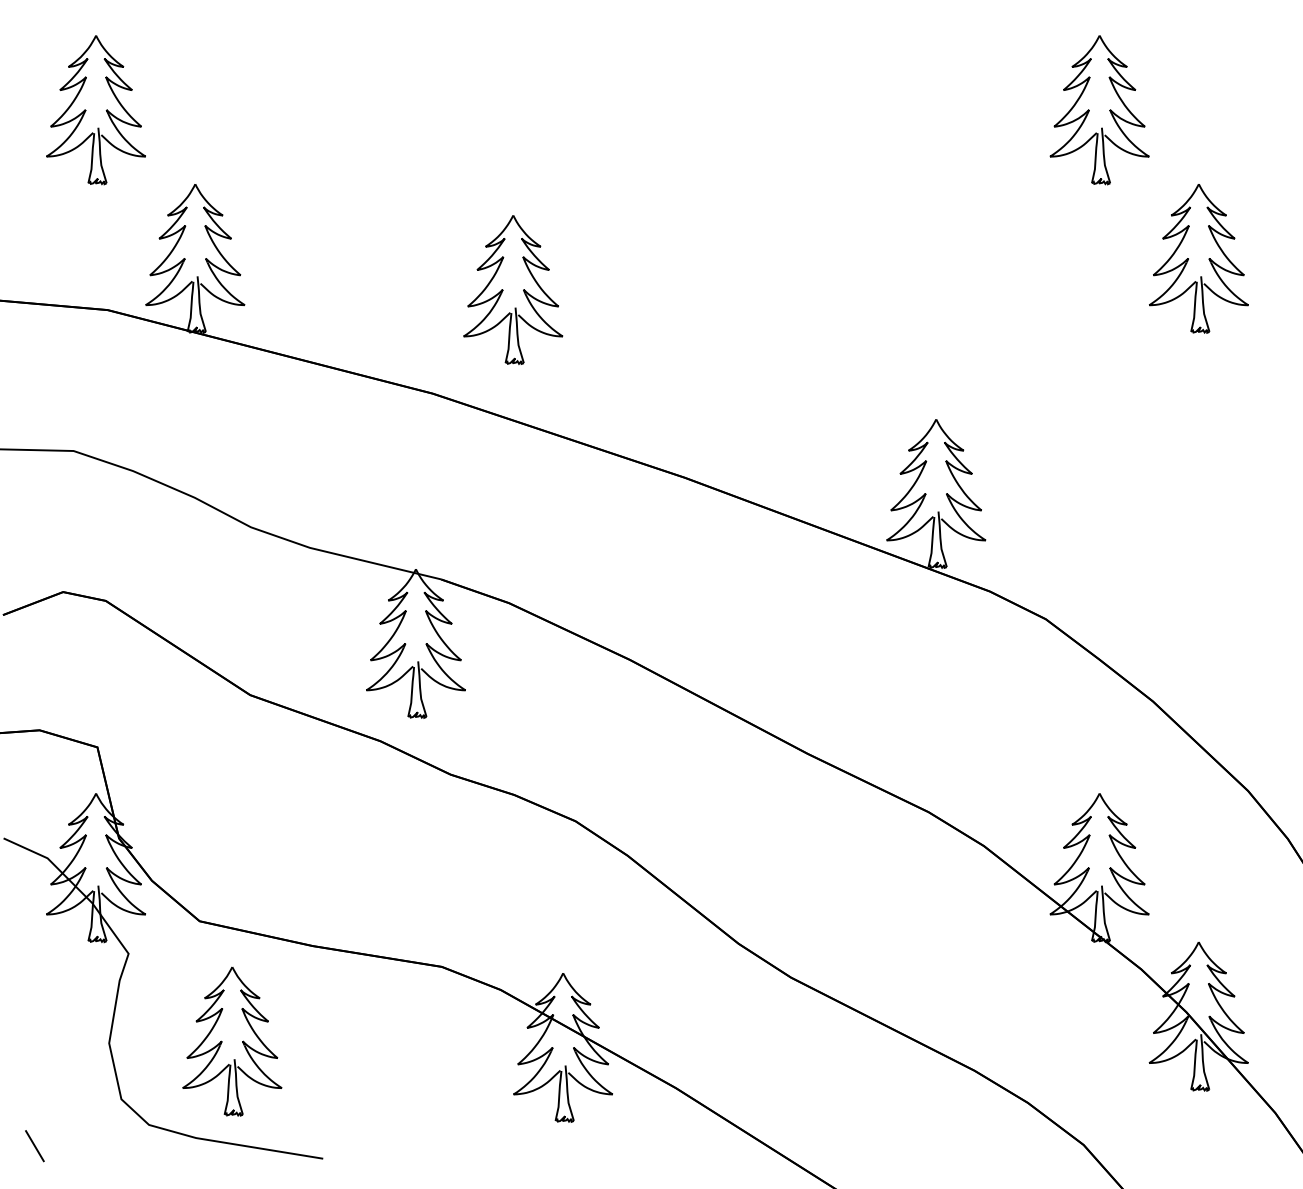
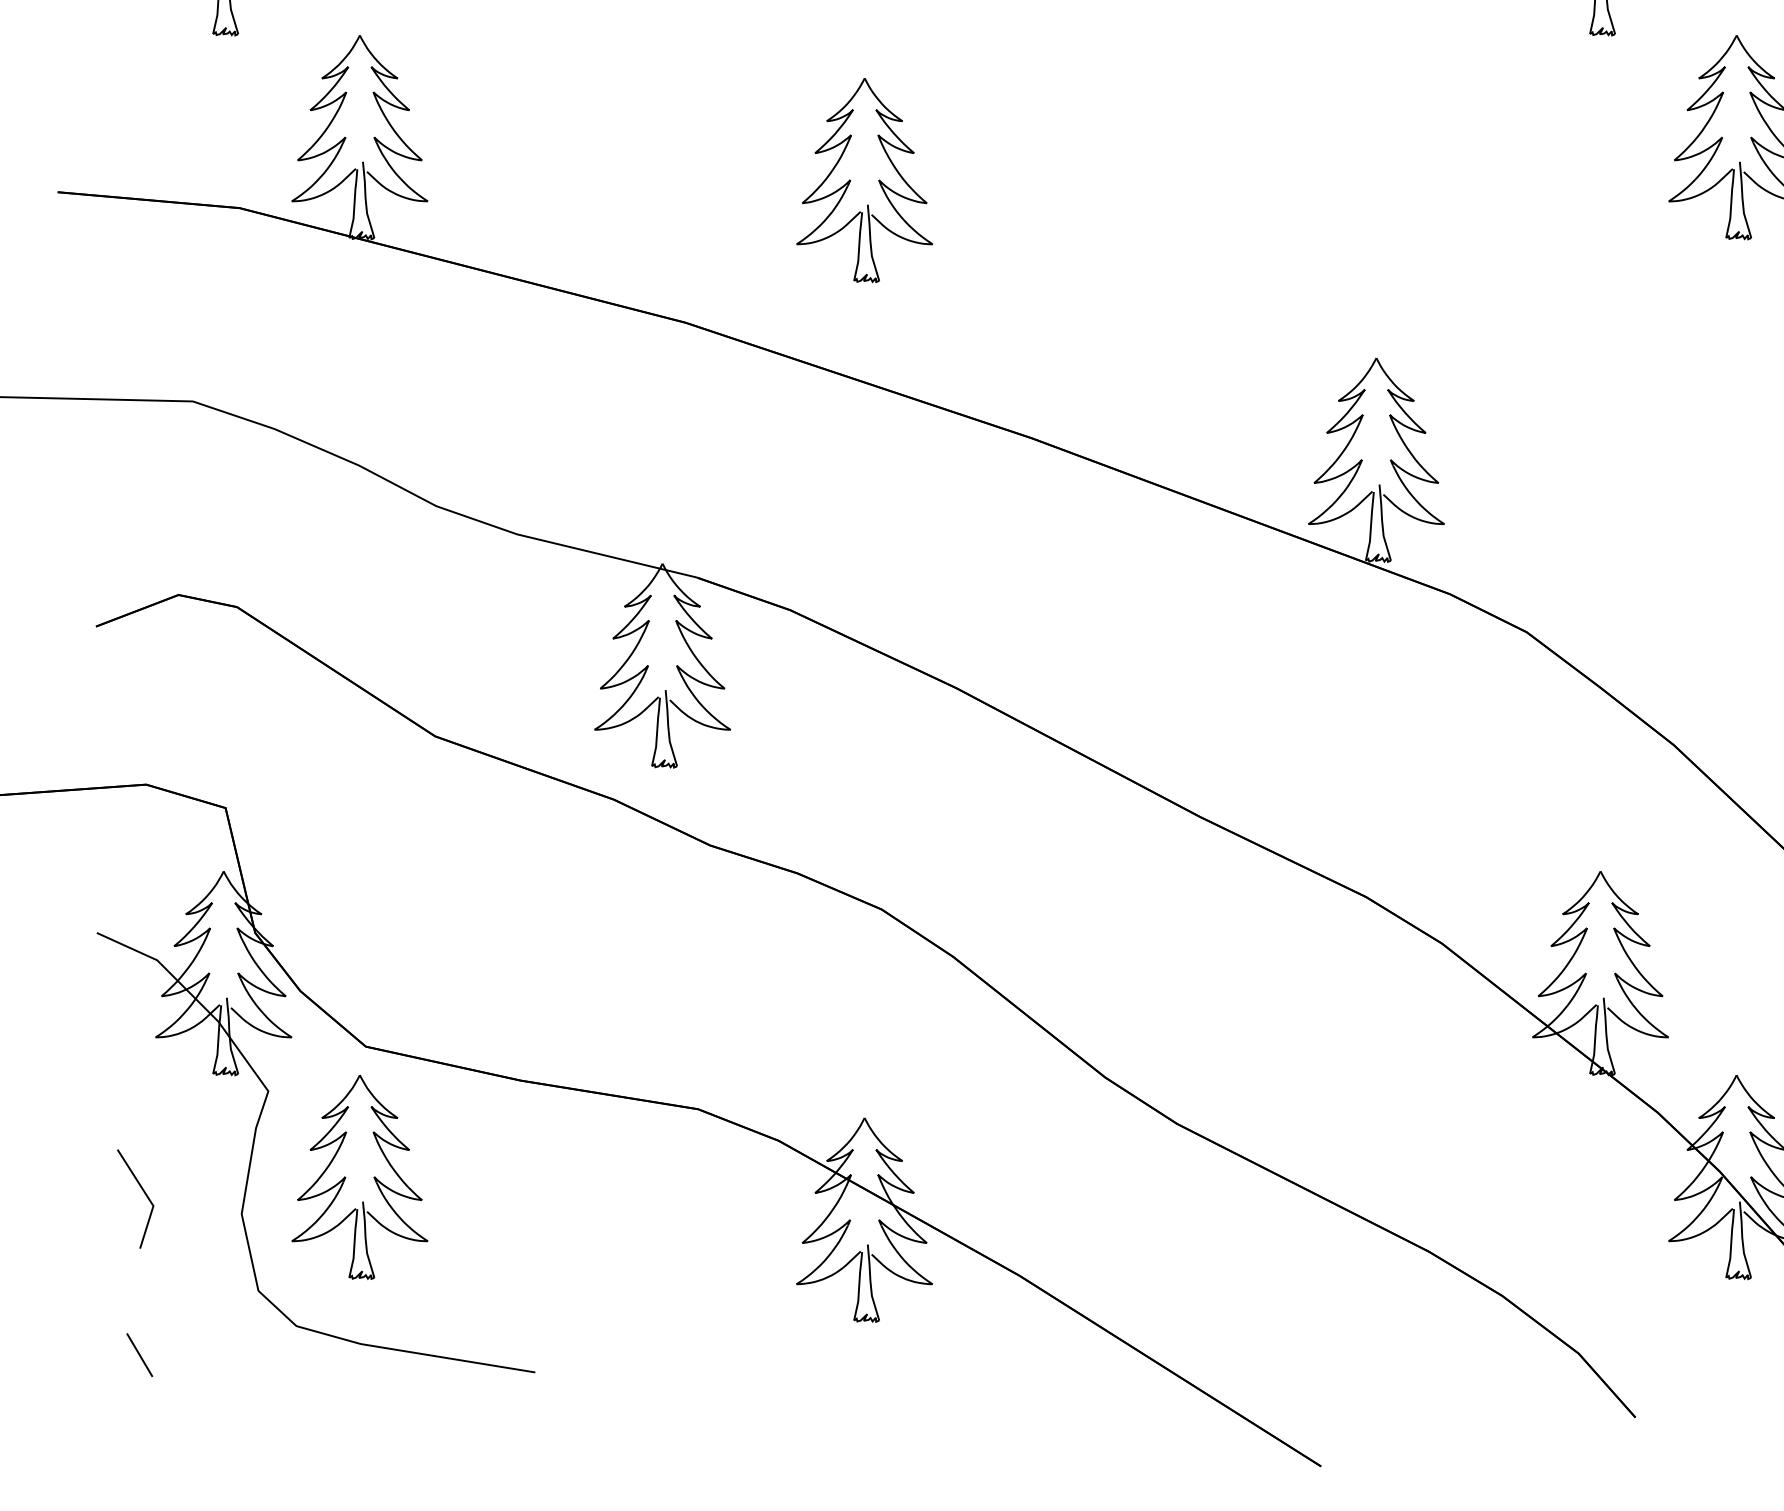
part: (513, 289) -> (865, 179), moved
line: (38, 1029) -> (144, 1195), added
part: (232, 1041) -> (360, 1177), moved

